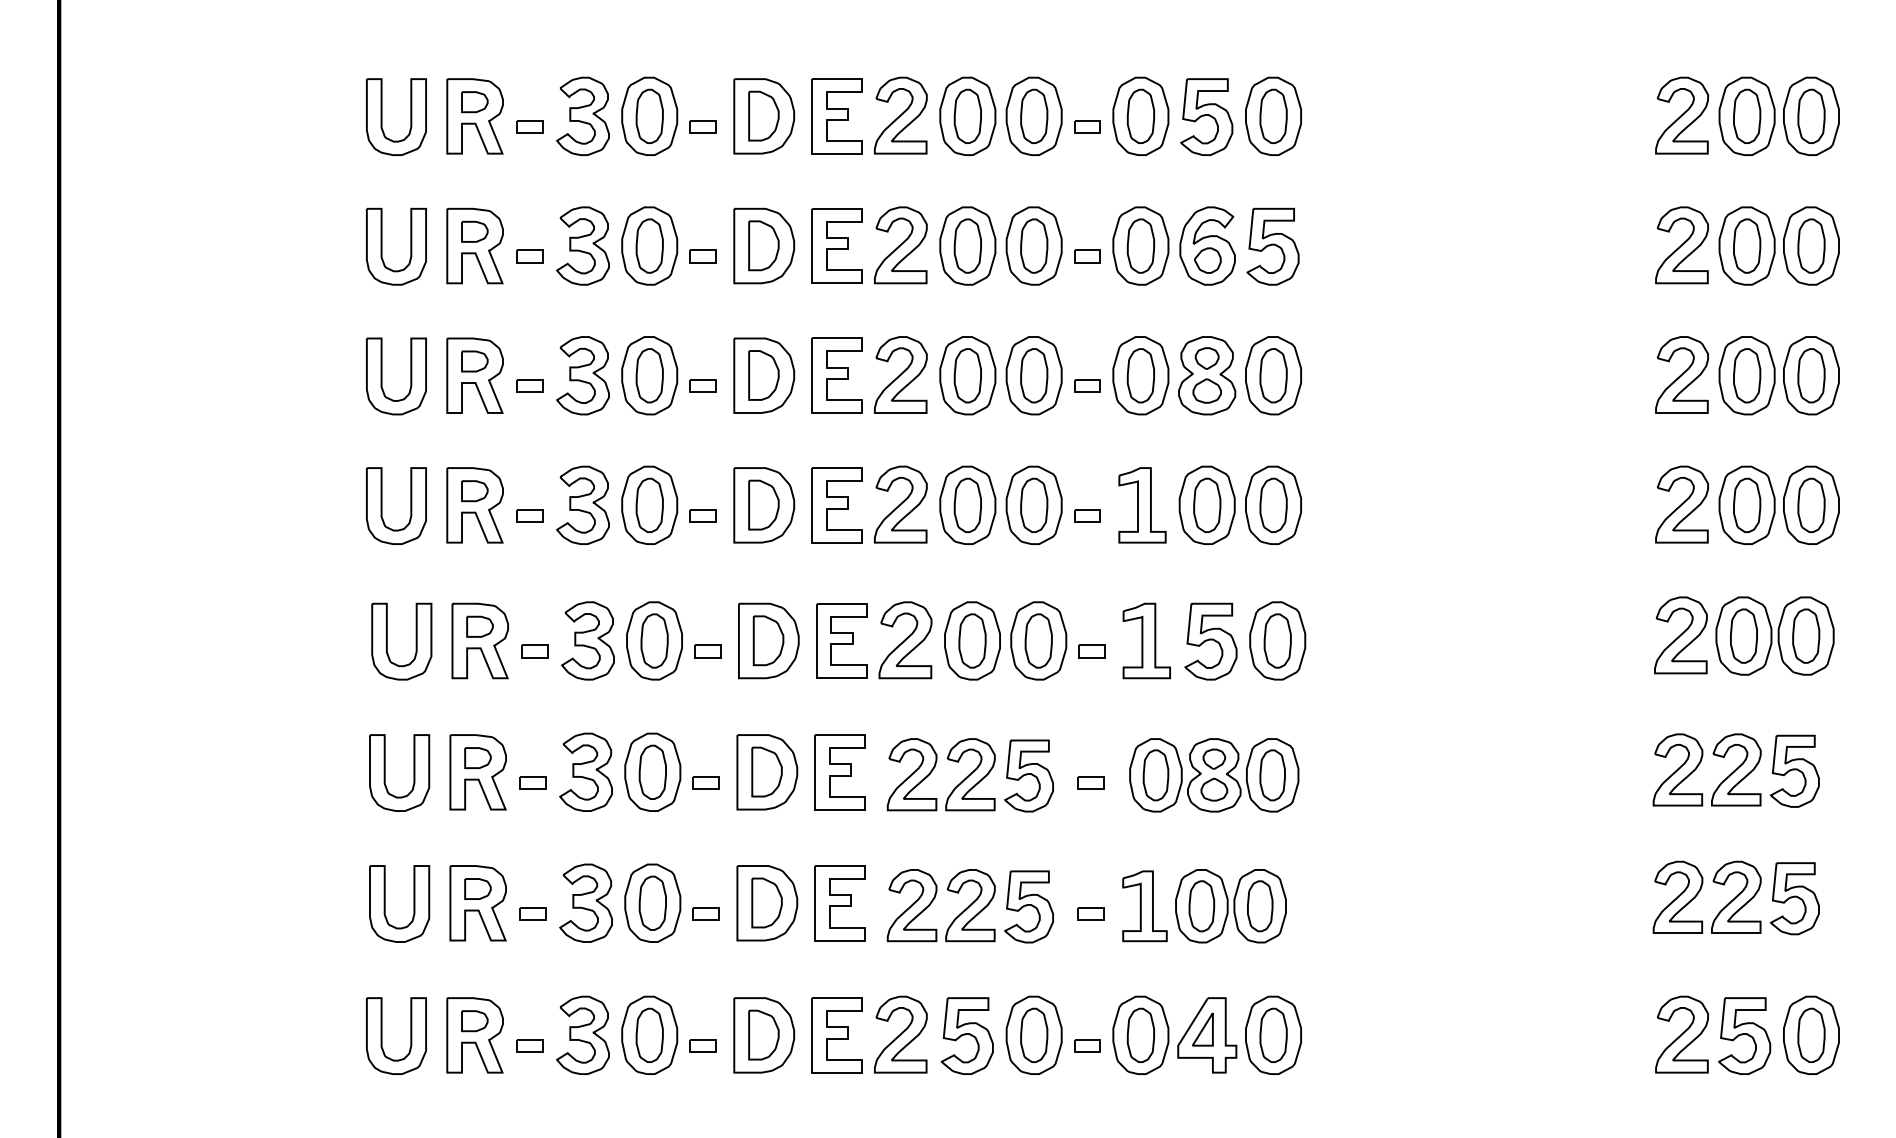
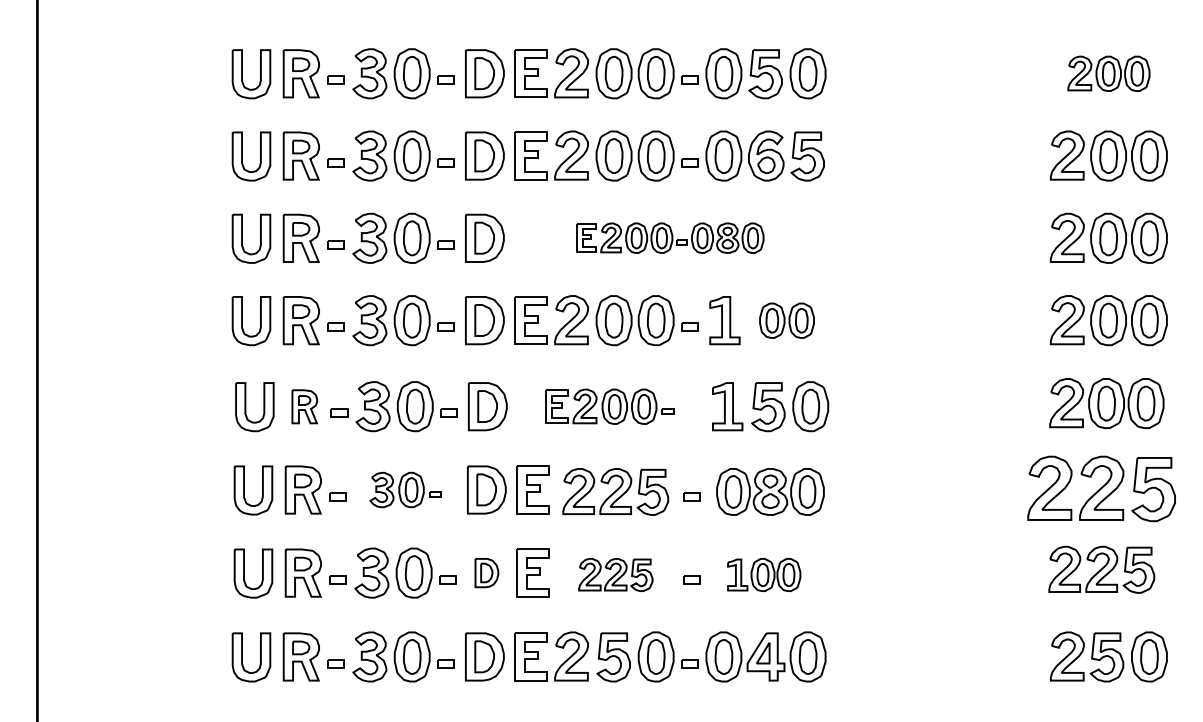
part: (1746, 115) -> (1108, 73), size x0.7
part: (1056, 374) -> (670, 237), size x0.6
part: (1239, 505) -> (786, 320), size x0.7
part: (479, 640) -> (304, 406), size x0.7
part: (960, 640) -> (609, 406), size x0.7
part: (1735, 769) -> (1101, 488), size x1.4
part: (639, 771) -> (405, 489), size x0.7
part: (766, 902) -> (486, 572), size x0.6
part: (970, 905) -> (615, 574), size x0.7
part: (1203, 905) -> (763, 574), size x0.7

